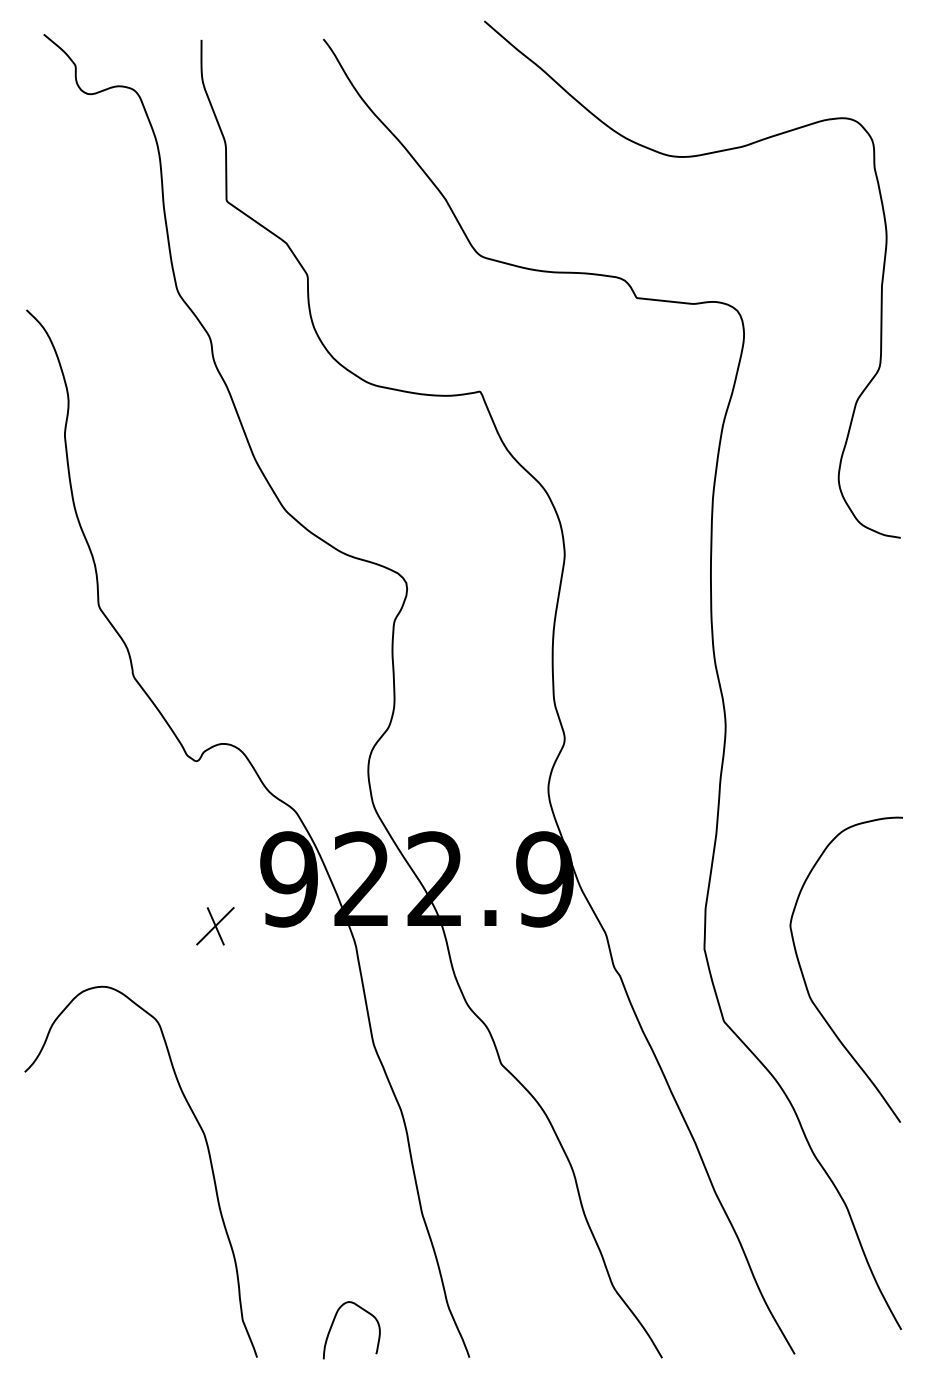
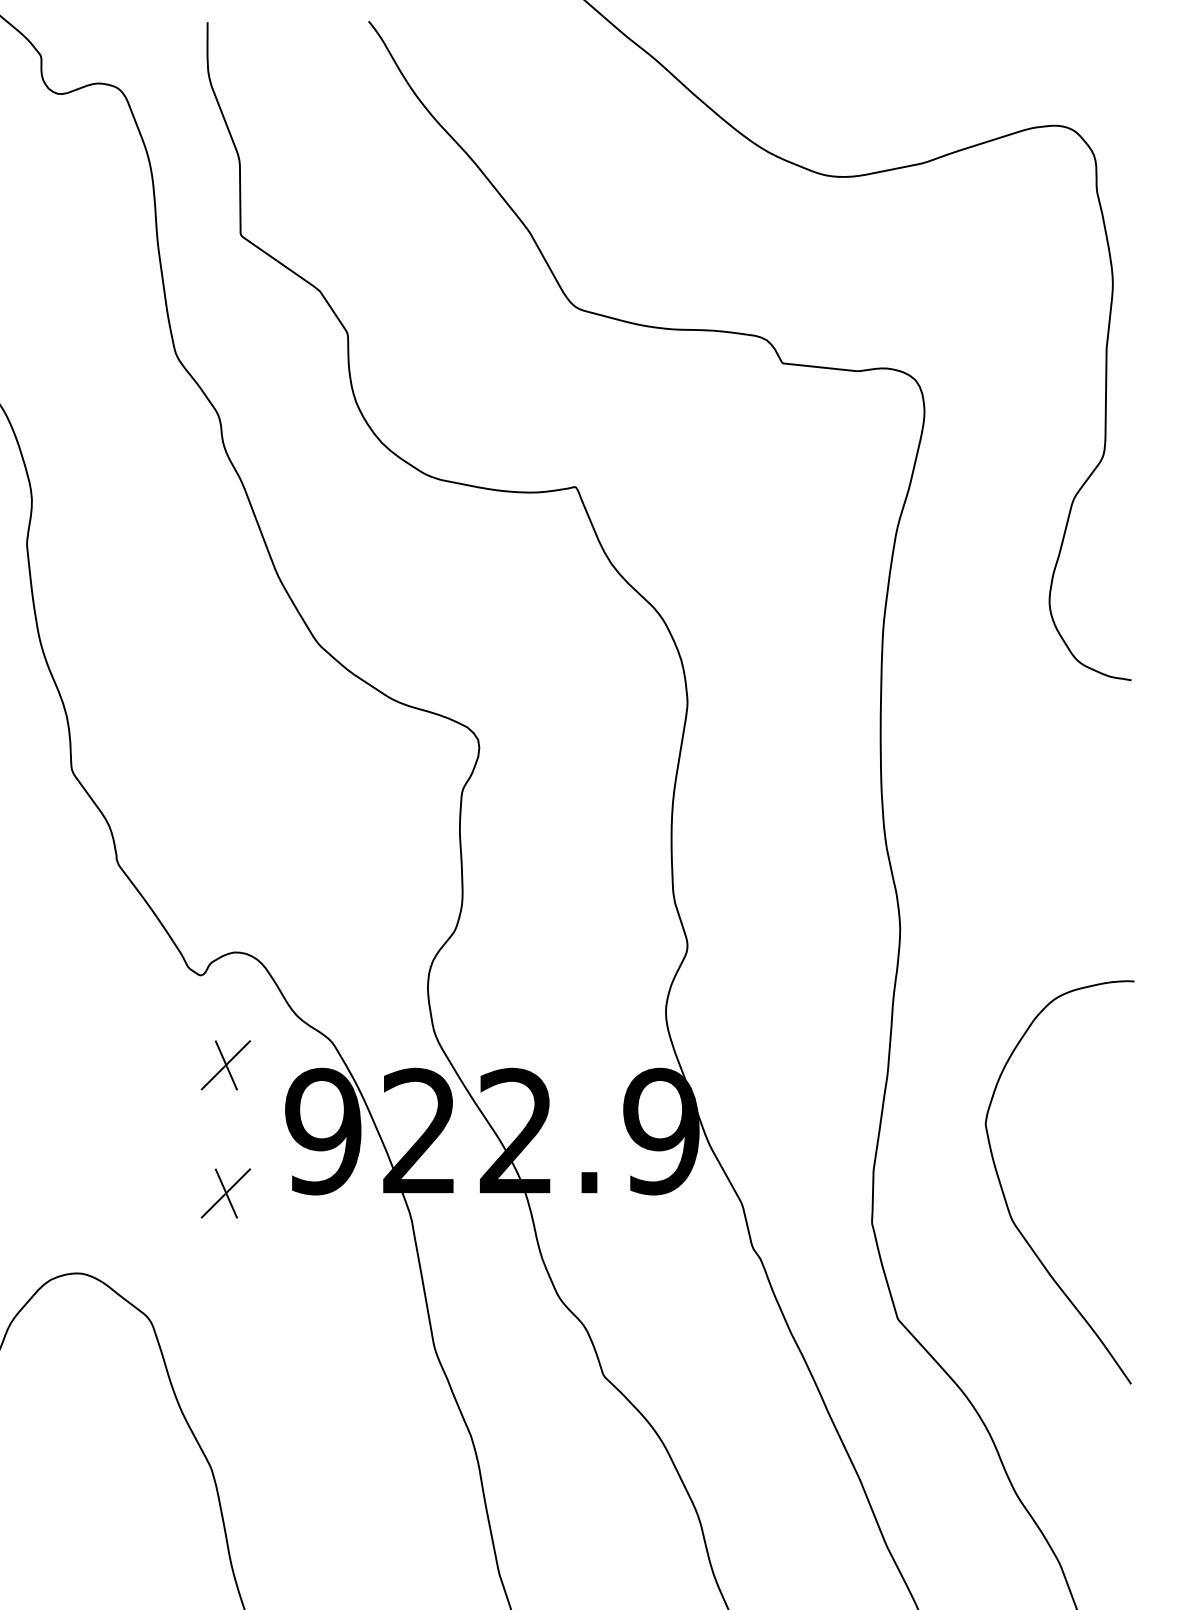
part: (215, 829) -> (226, 1065), added
curve: (806, 983) -> (1006, 1200), moved

